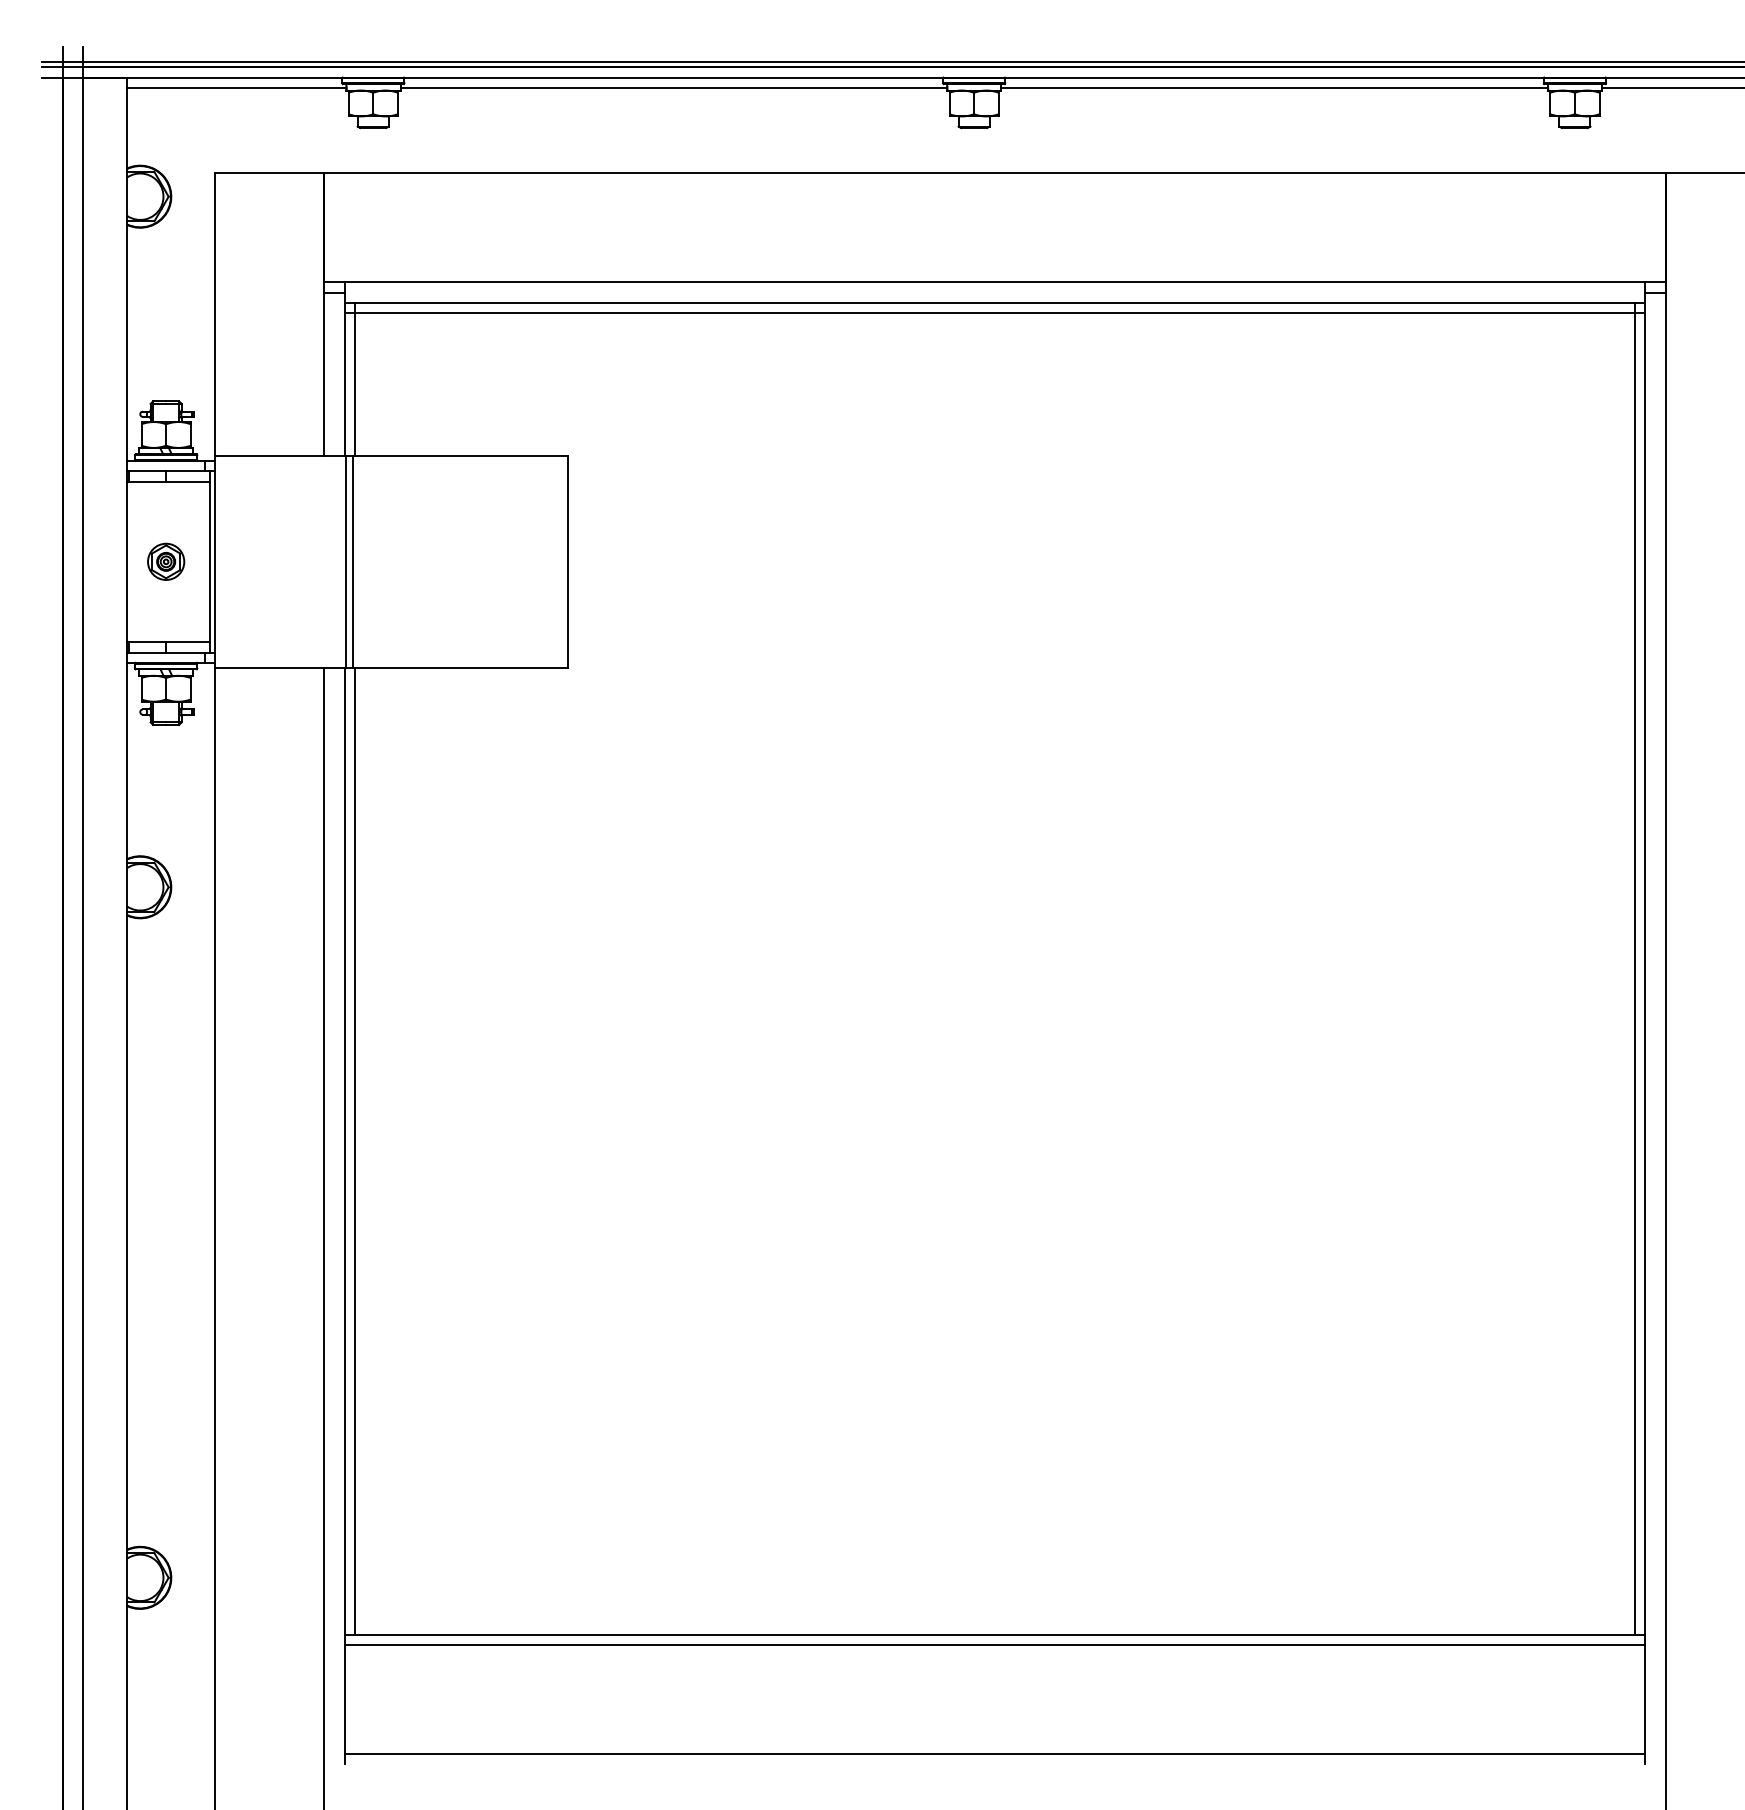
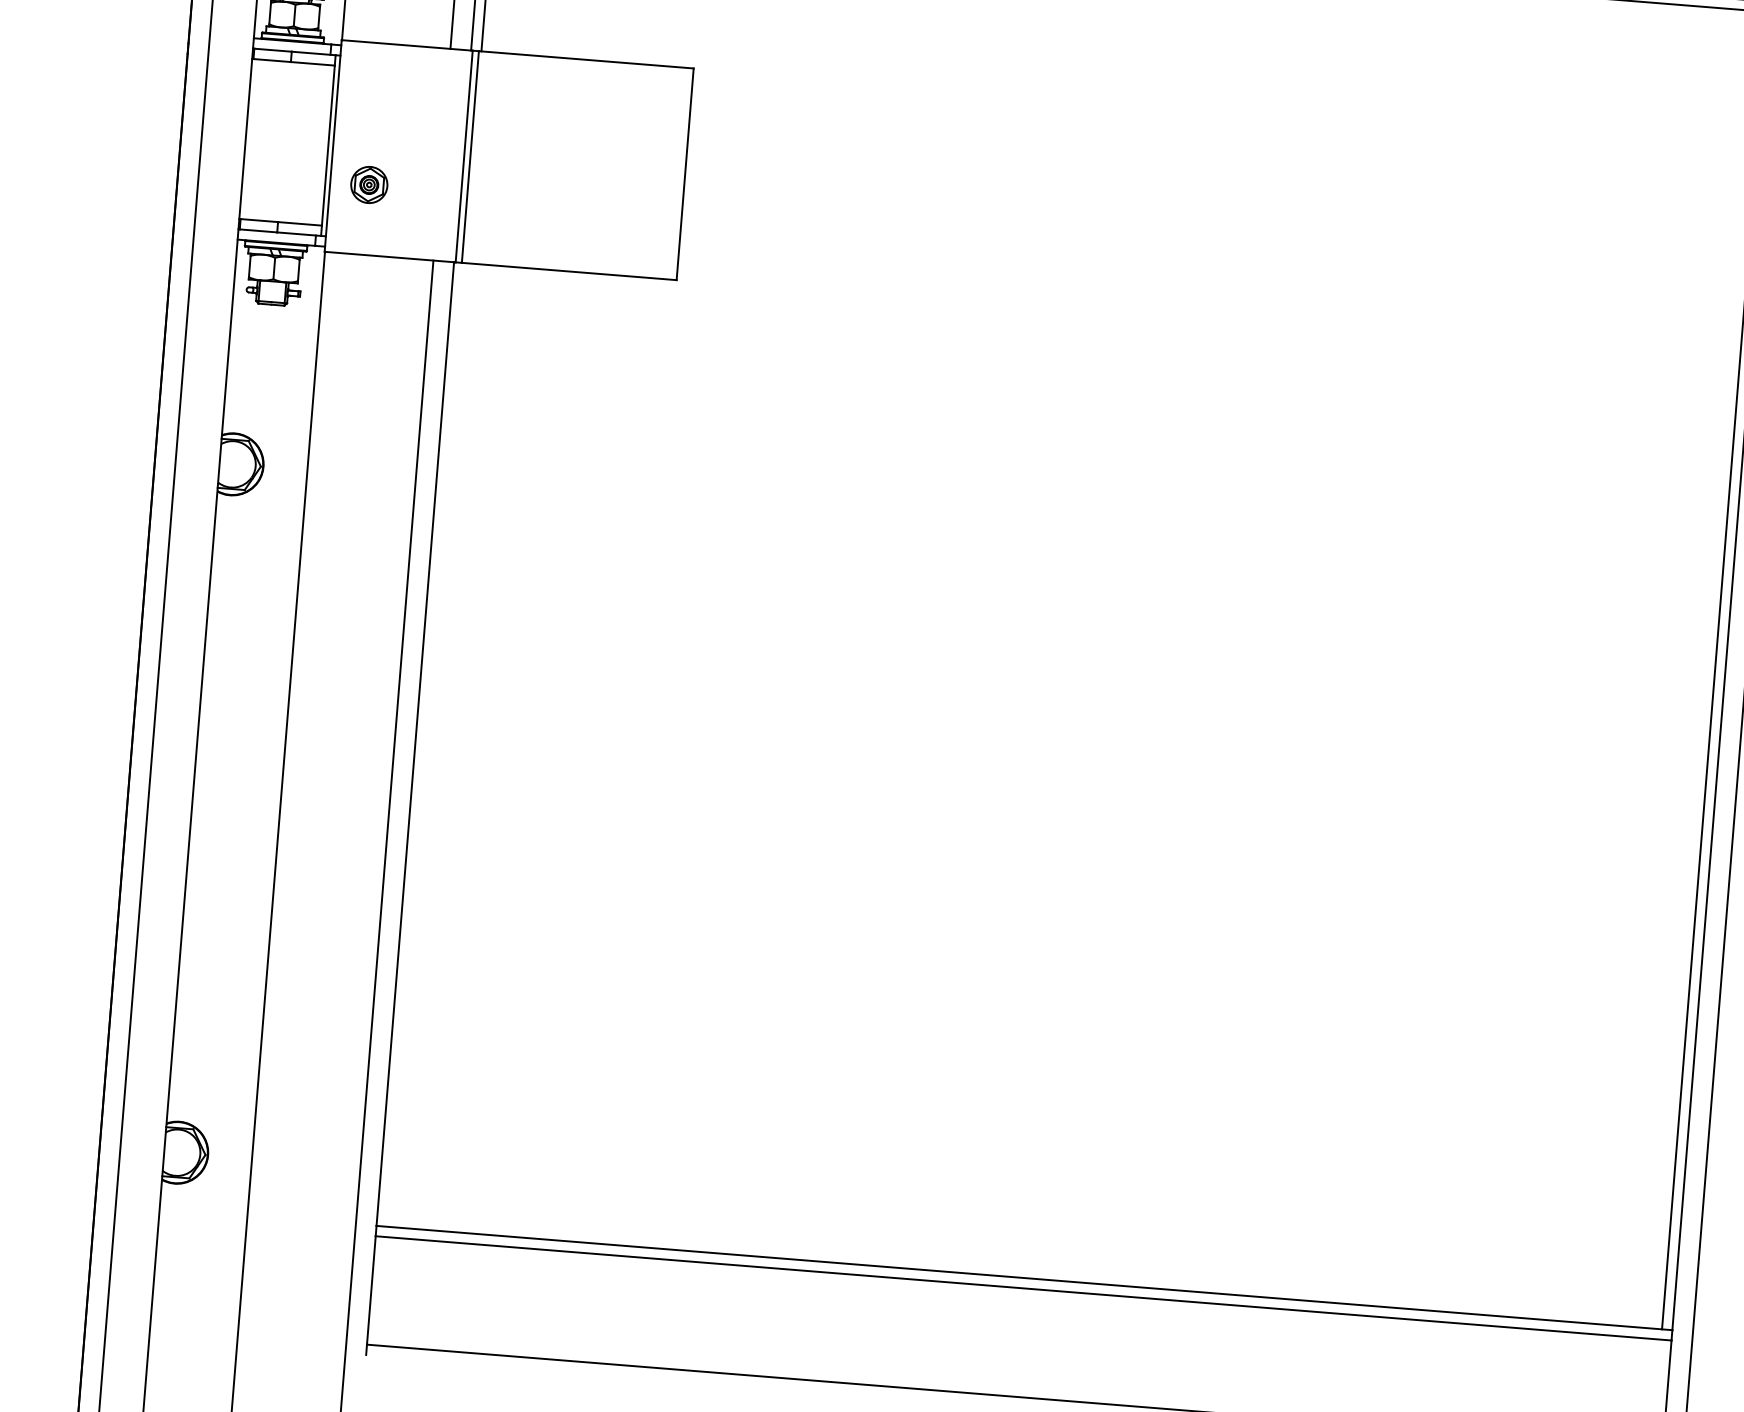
part: (166, 561) -> (369, 184), moved
line: (355, 1151) -> (425, 744), removed

